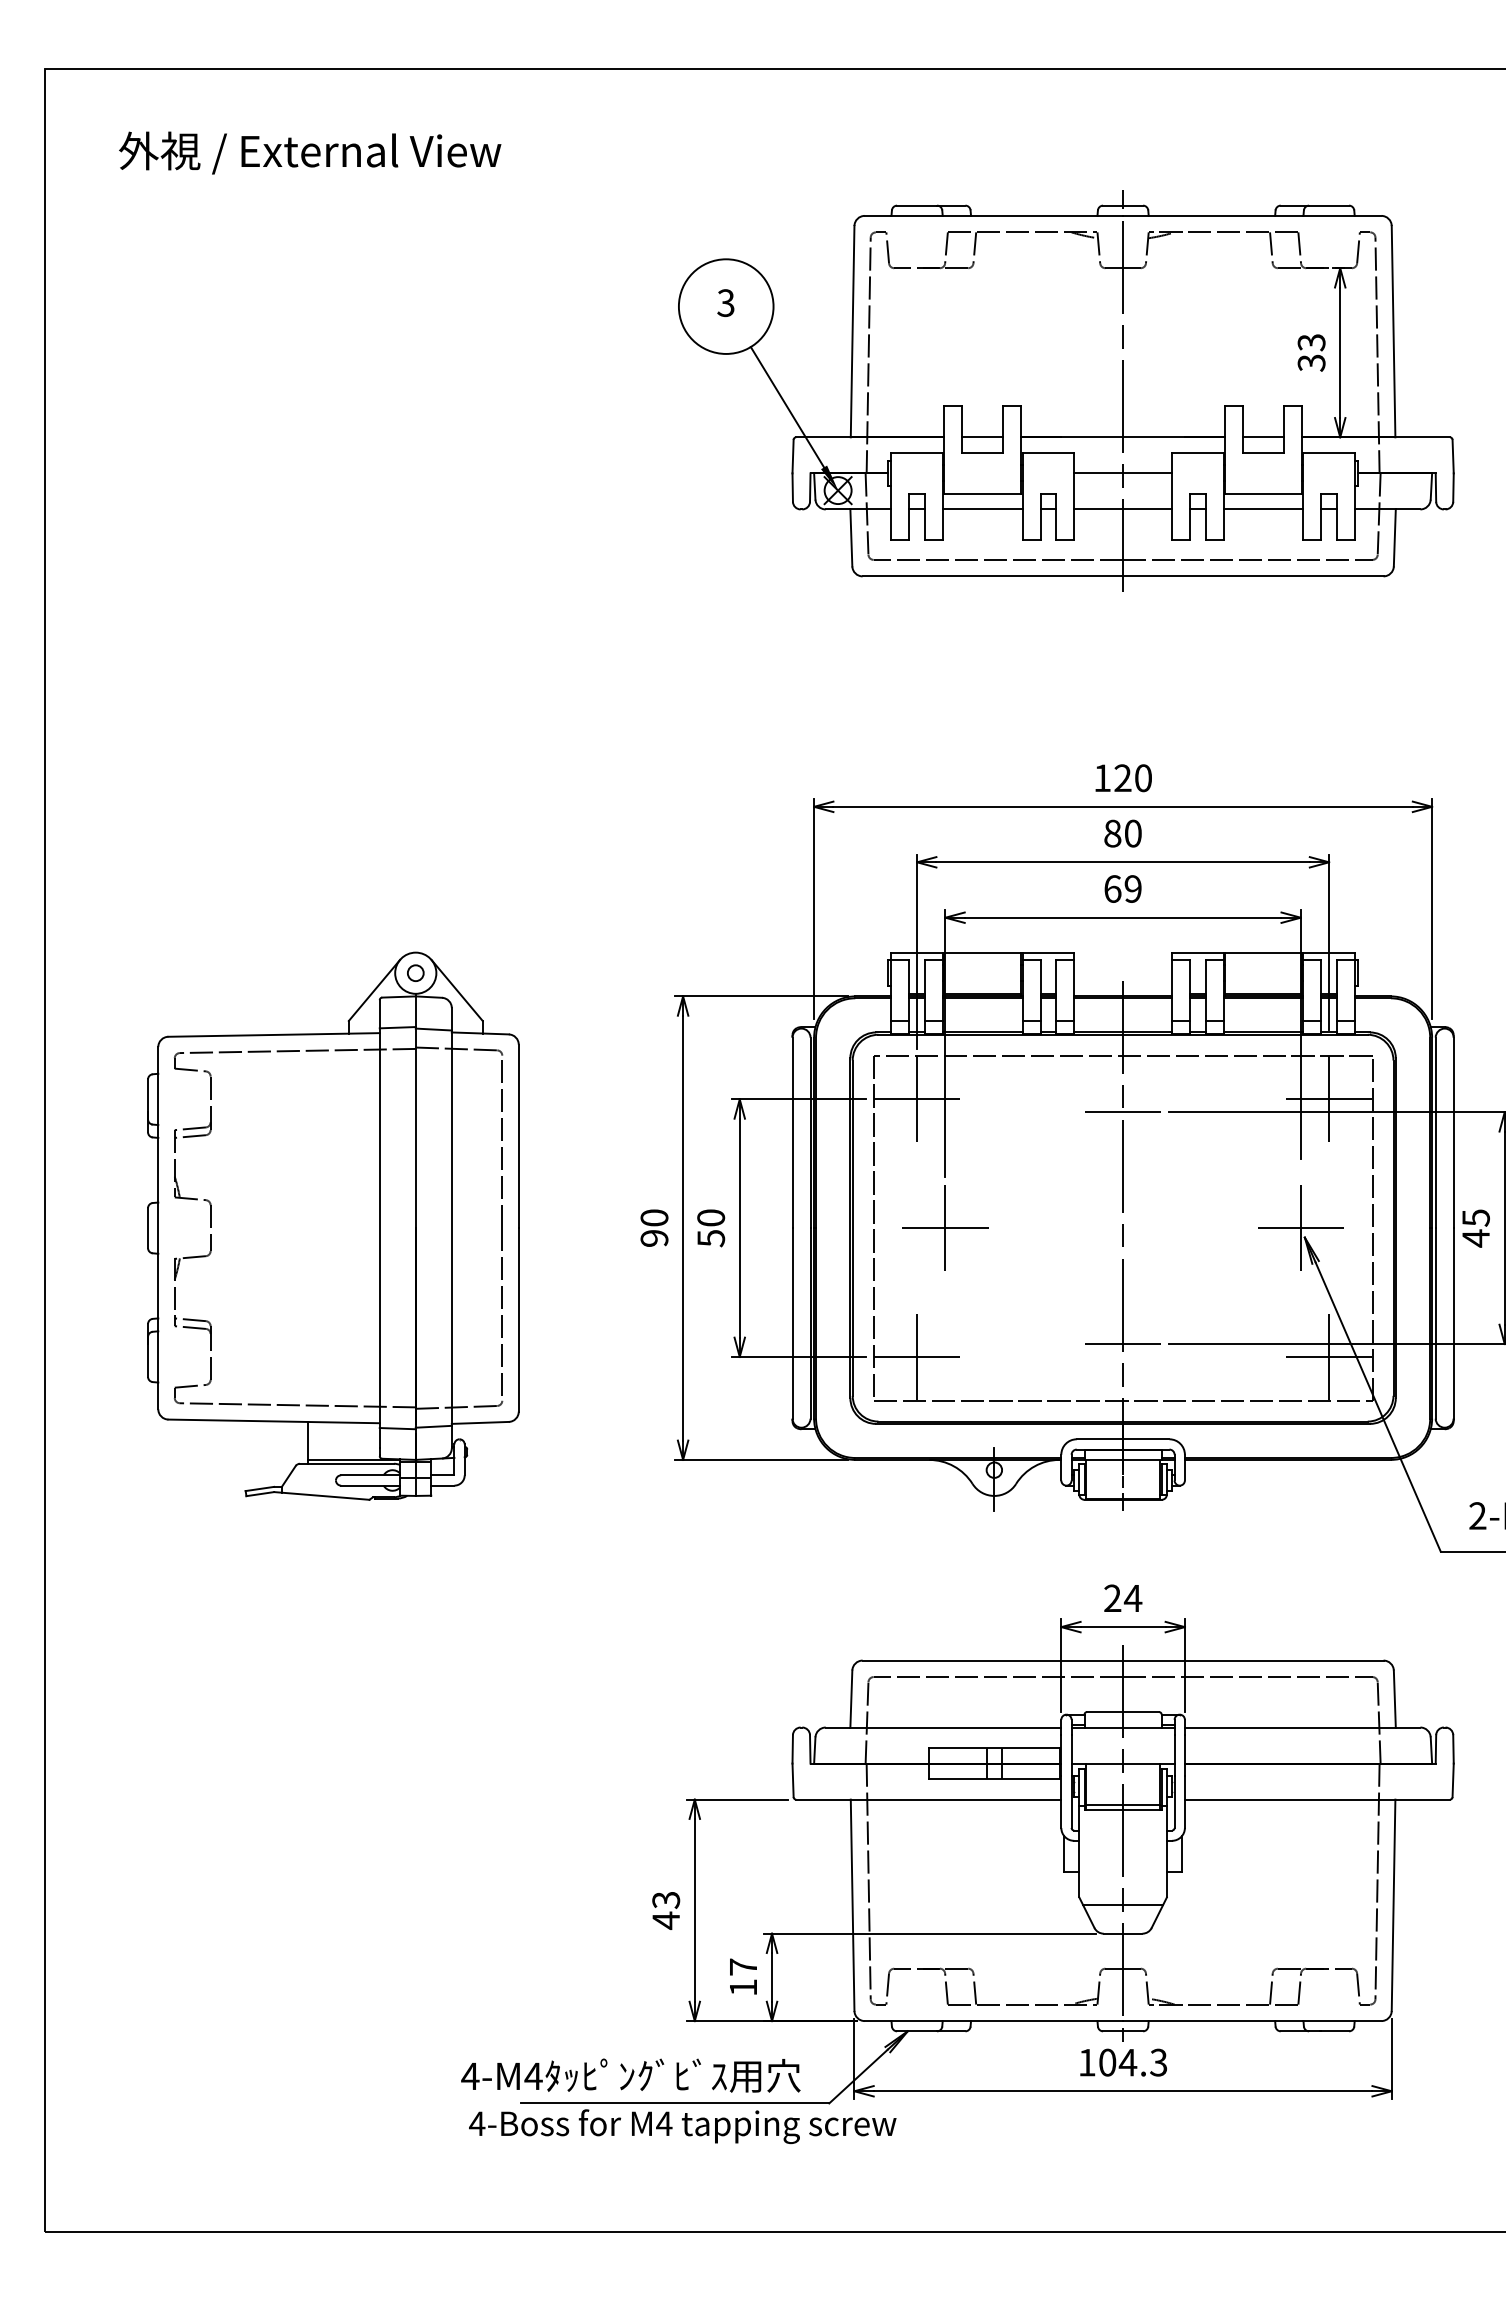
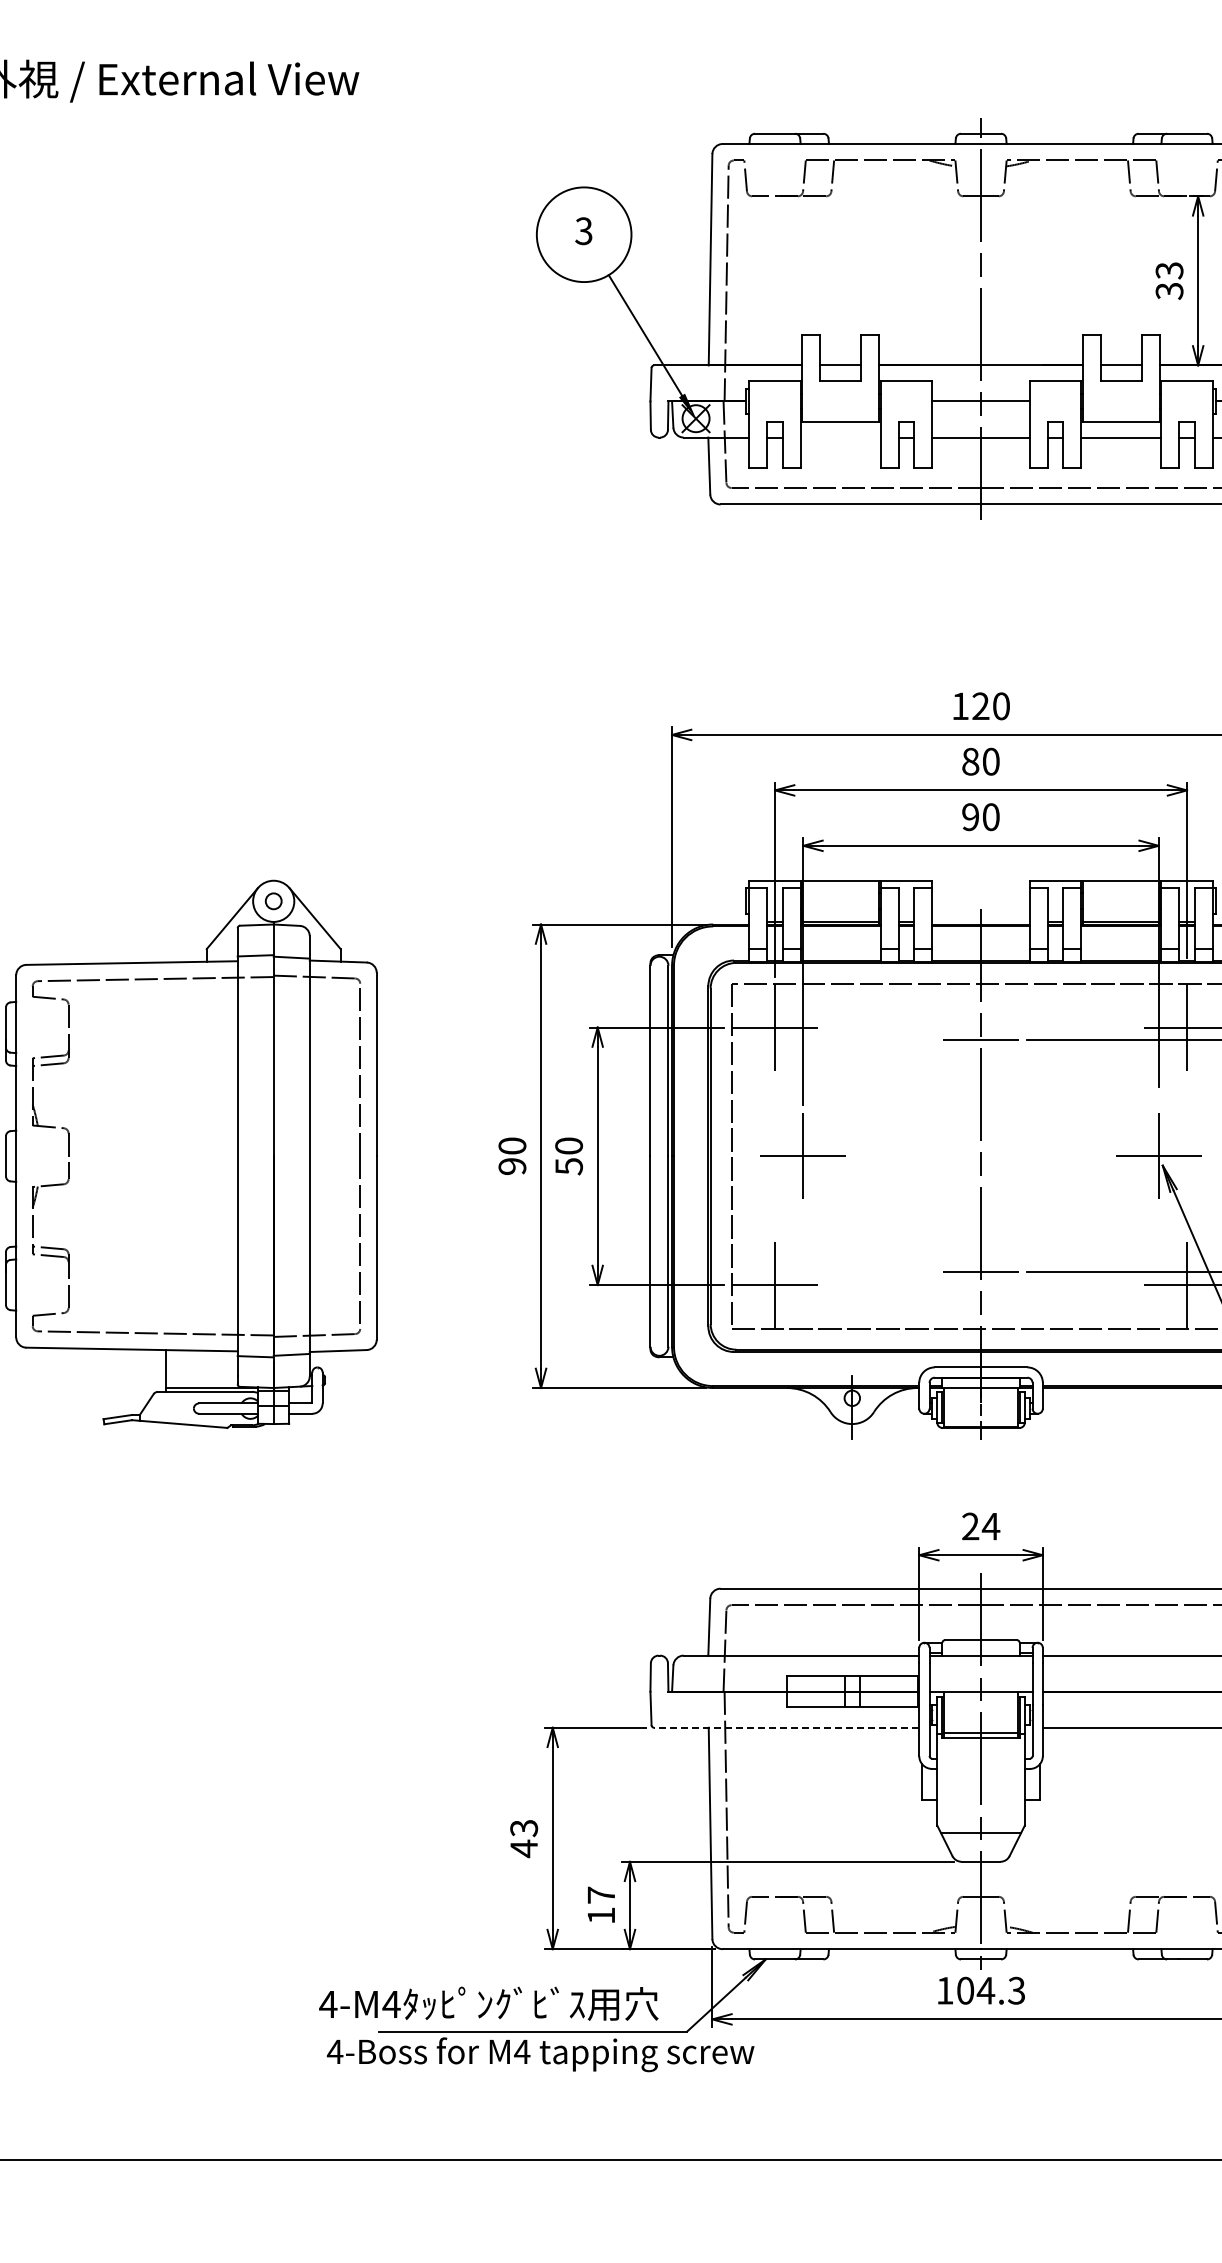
line: (982, 509) -> (840, 437), removed
text: (1122, 888) -> (980, 816), 69 -> 90
line: (928, 1799) -> (786, 1727), solid -> dashed

